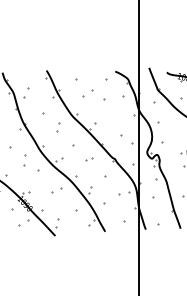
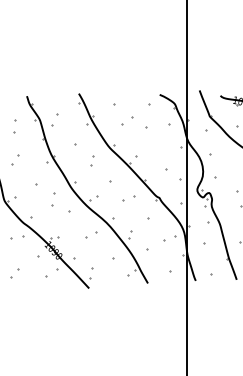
part: (88, 159) -> (128, 198), size x1.6

